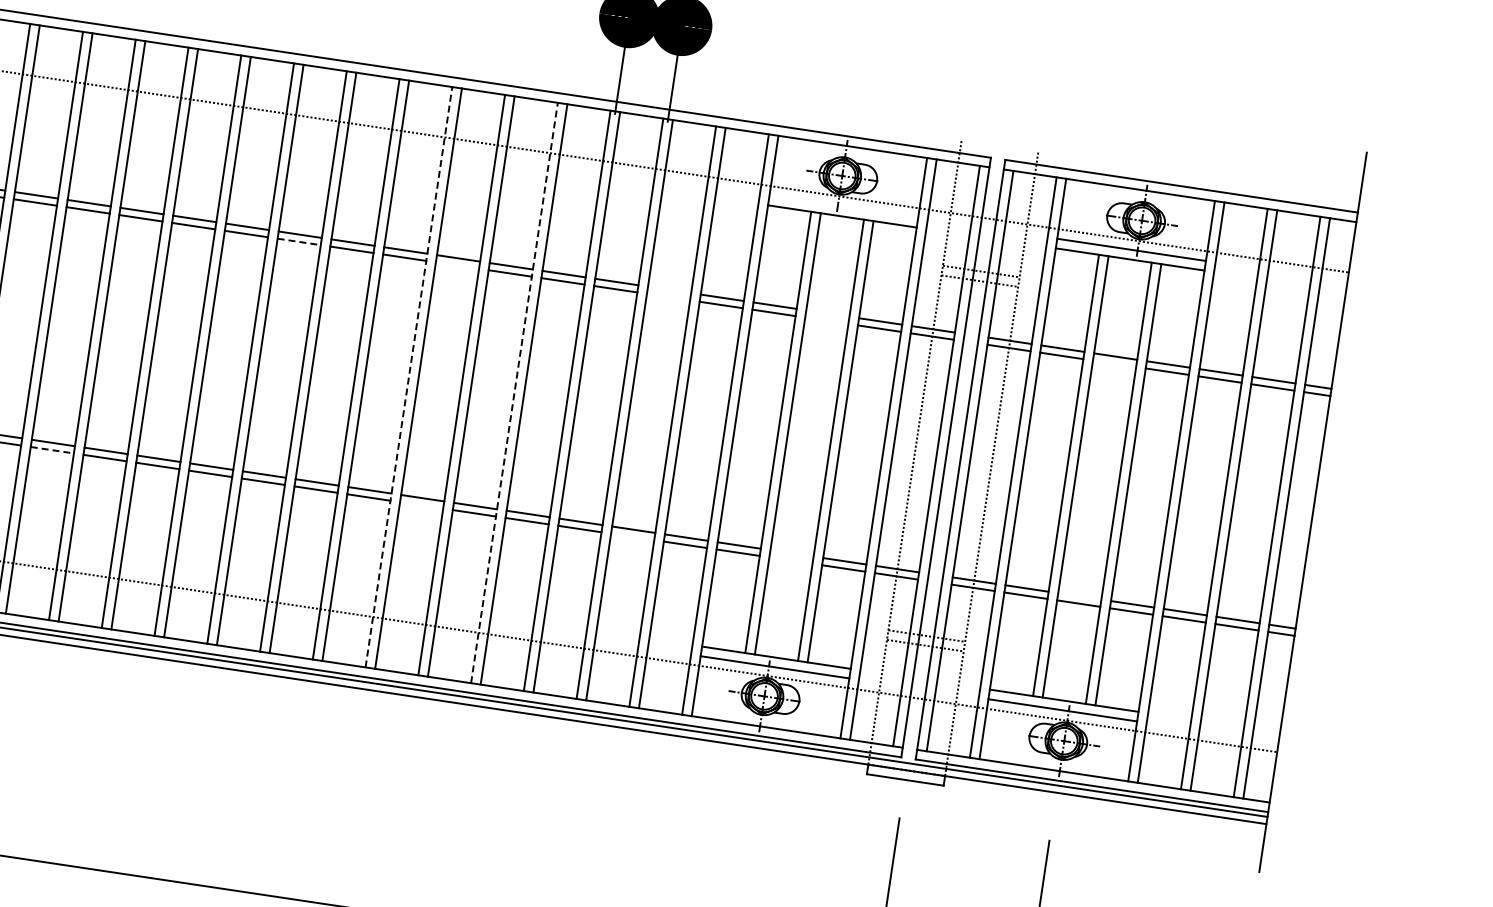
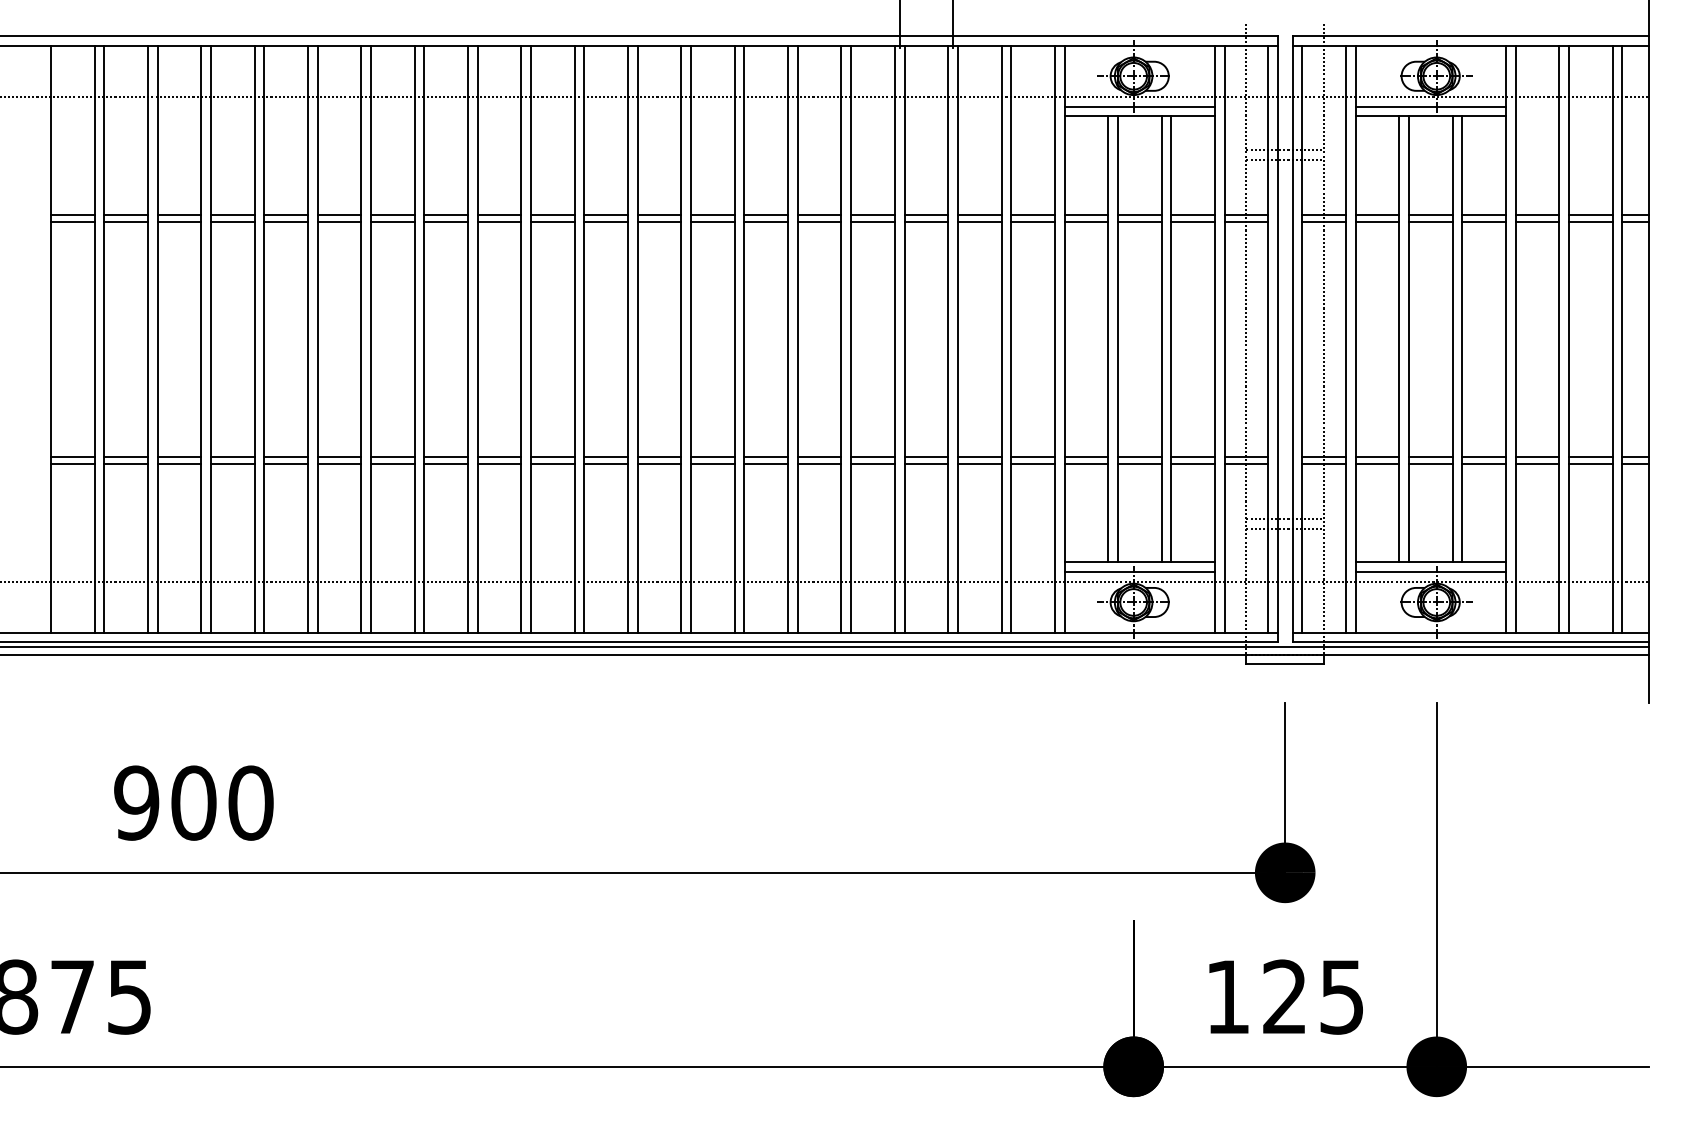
line: (843, 206) -> (1139, 106), added
line: (299, 241) -> (606, 221), dashed -> solid
line: (457, 265) -> (766, 221), added
line: (669, 289) -> (979, 214), added
line: (668, 296) -> (979, 221), added
line: (827, 313) -> (1139, 214), added
line: (826, 320) -> (1139, 221), added
line: (1114, 363) -> (1430, 221), added
line: (408, 376) -> (734, 338), dashed -> solid
line: (514, 392) -> (841, 338), dashed -> solid
line: (51, 450) -> (392, 464), dashed -> solid
line: (421, 505) -> (766, 464), added
line: (632, 537) -> (979, 464), added
line: (791, 552) -> (1139, 456), added
line: (790, 560) -> (1139, 464), added
line: (1079, 595) -> (1430, 456), added

